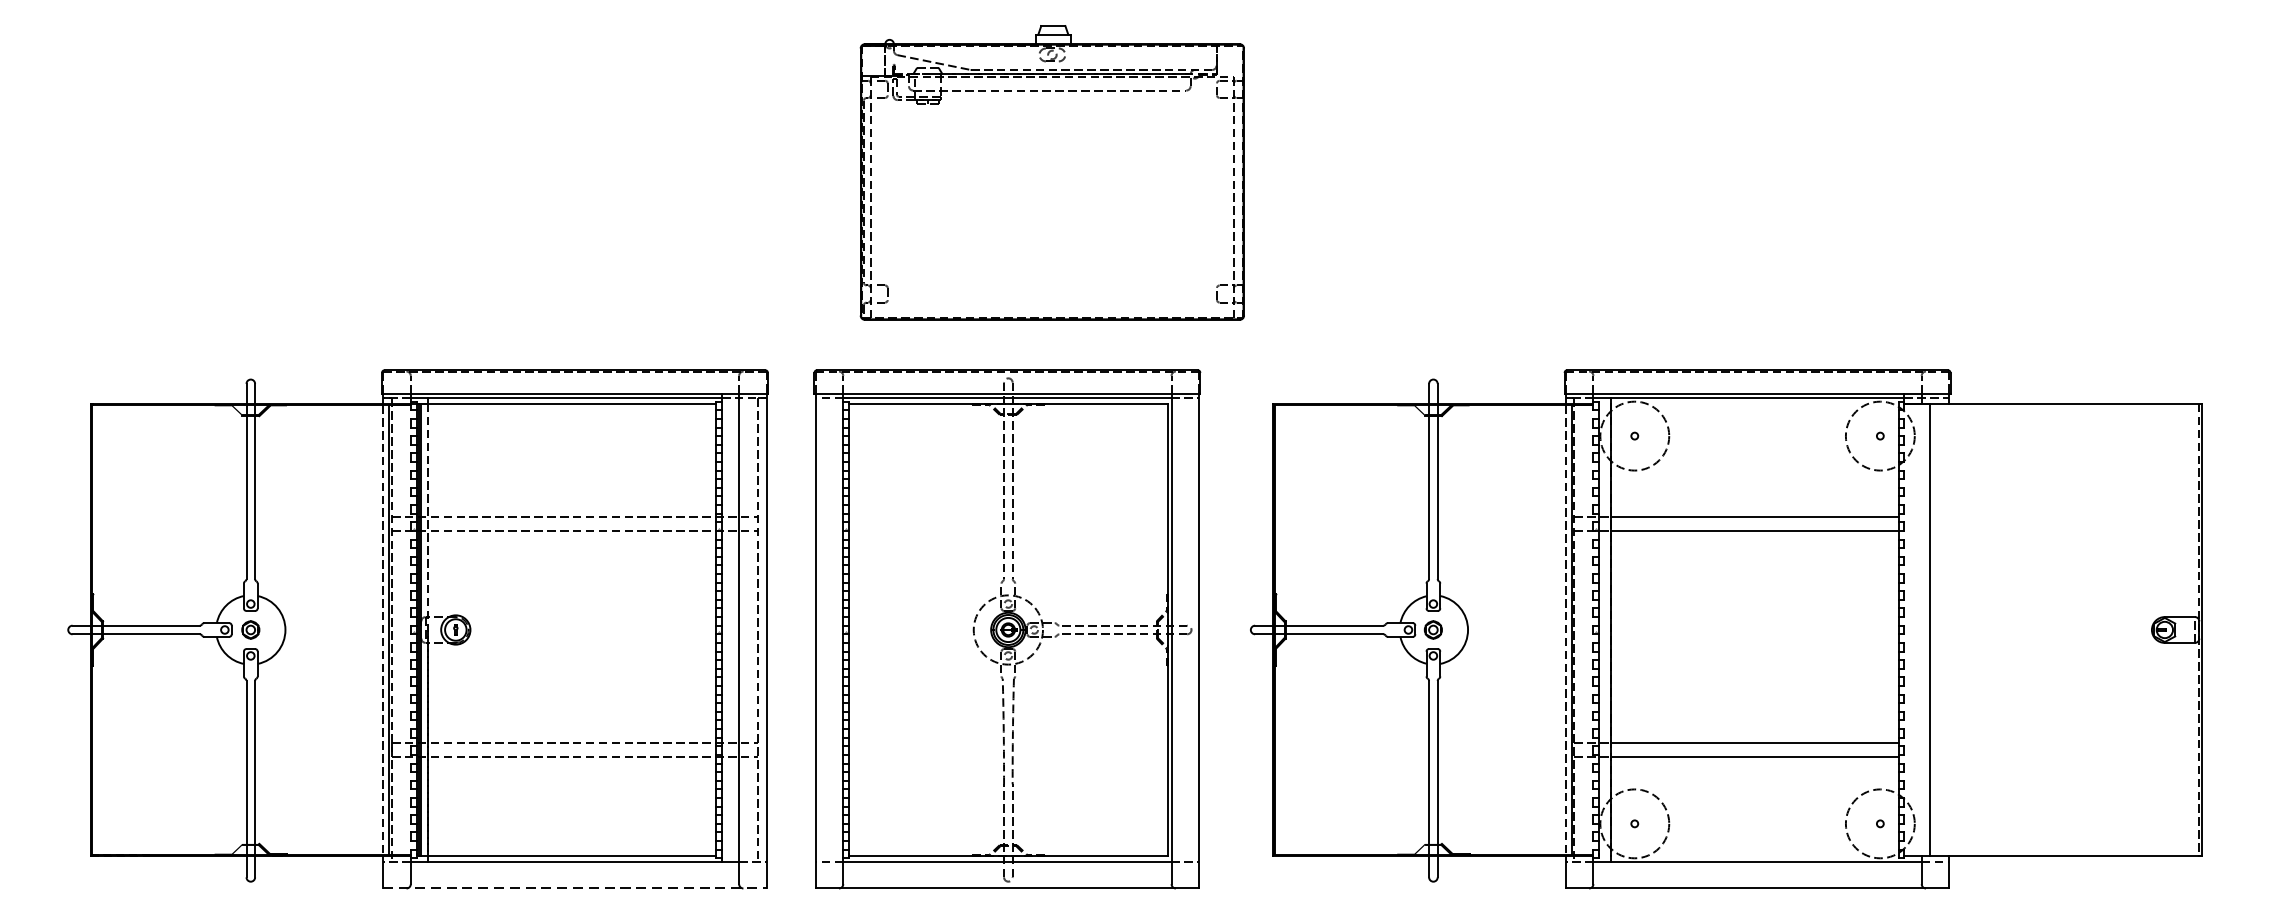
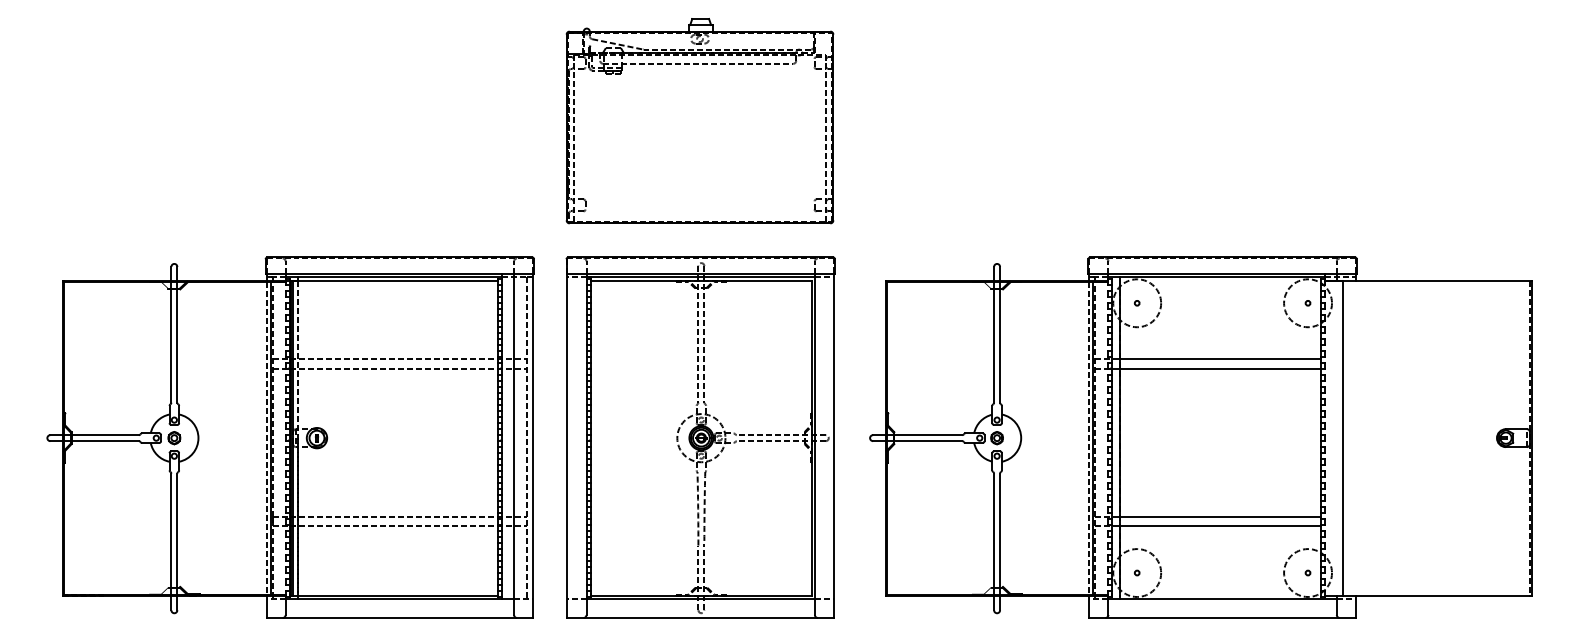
part: (1051, 173) -> (699, 121), moved
line: (575, 887) -> (400, 617), dashed -> solid

